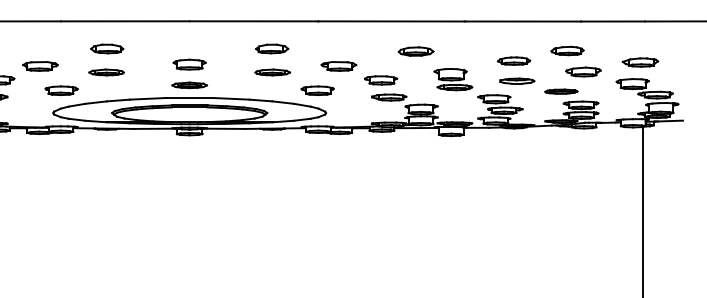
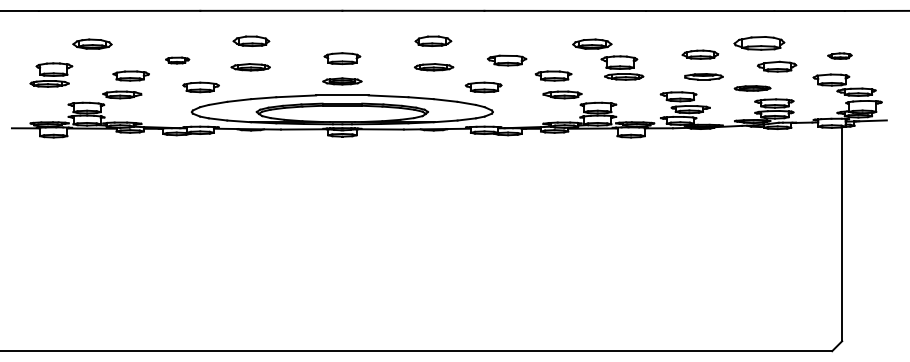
part: (567, 50) -> (759, 43), size x1.4
part: (640, 61) -> (839, 55), size x0.6
part: (40, 66) -> (177, 60), size x0.6
part: (453, 79) -> (622, 67), moved

